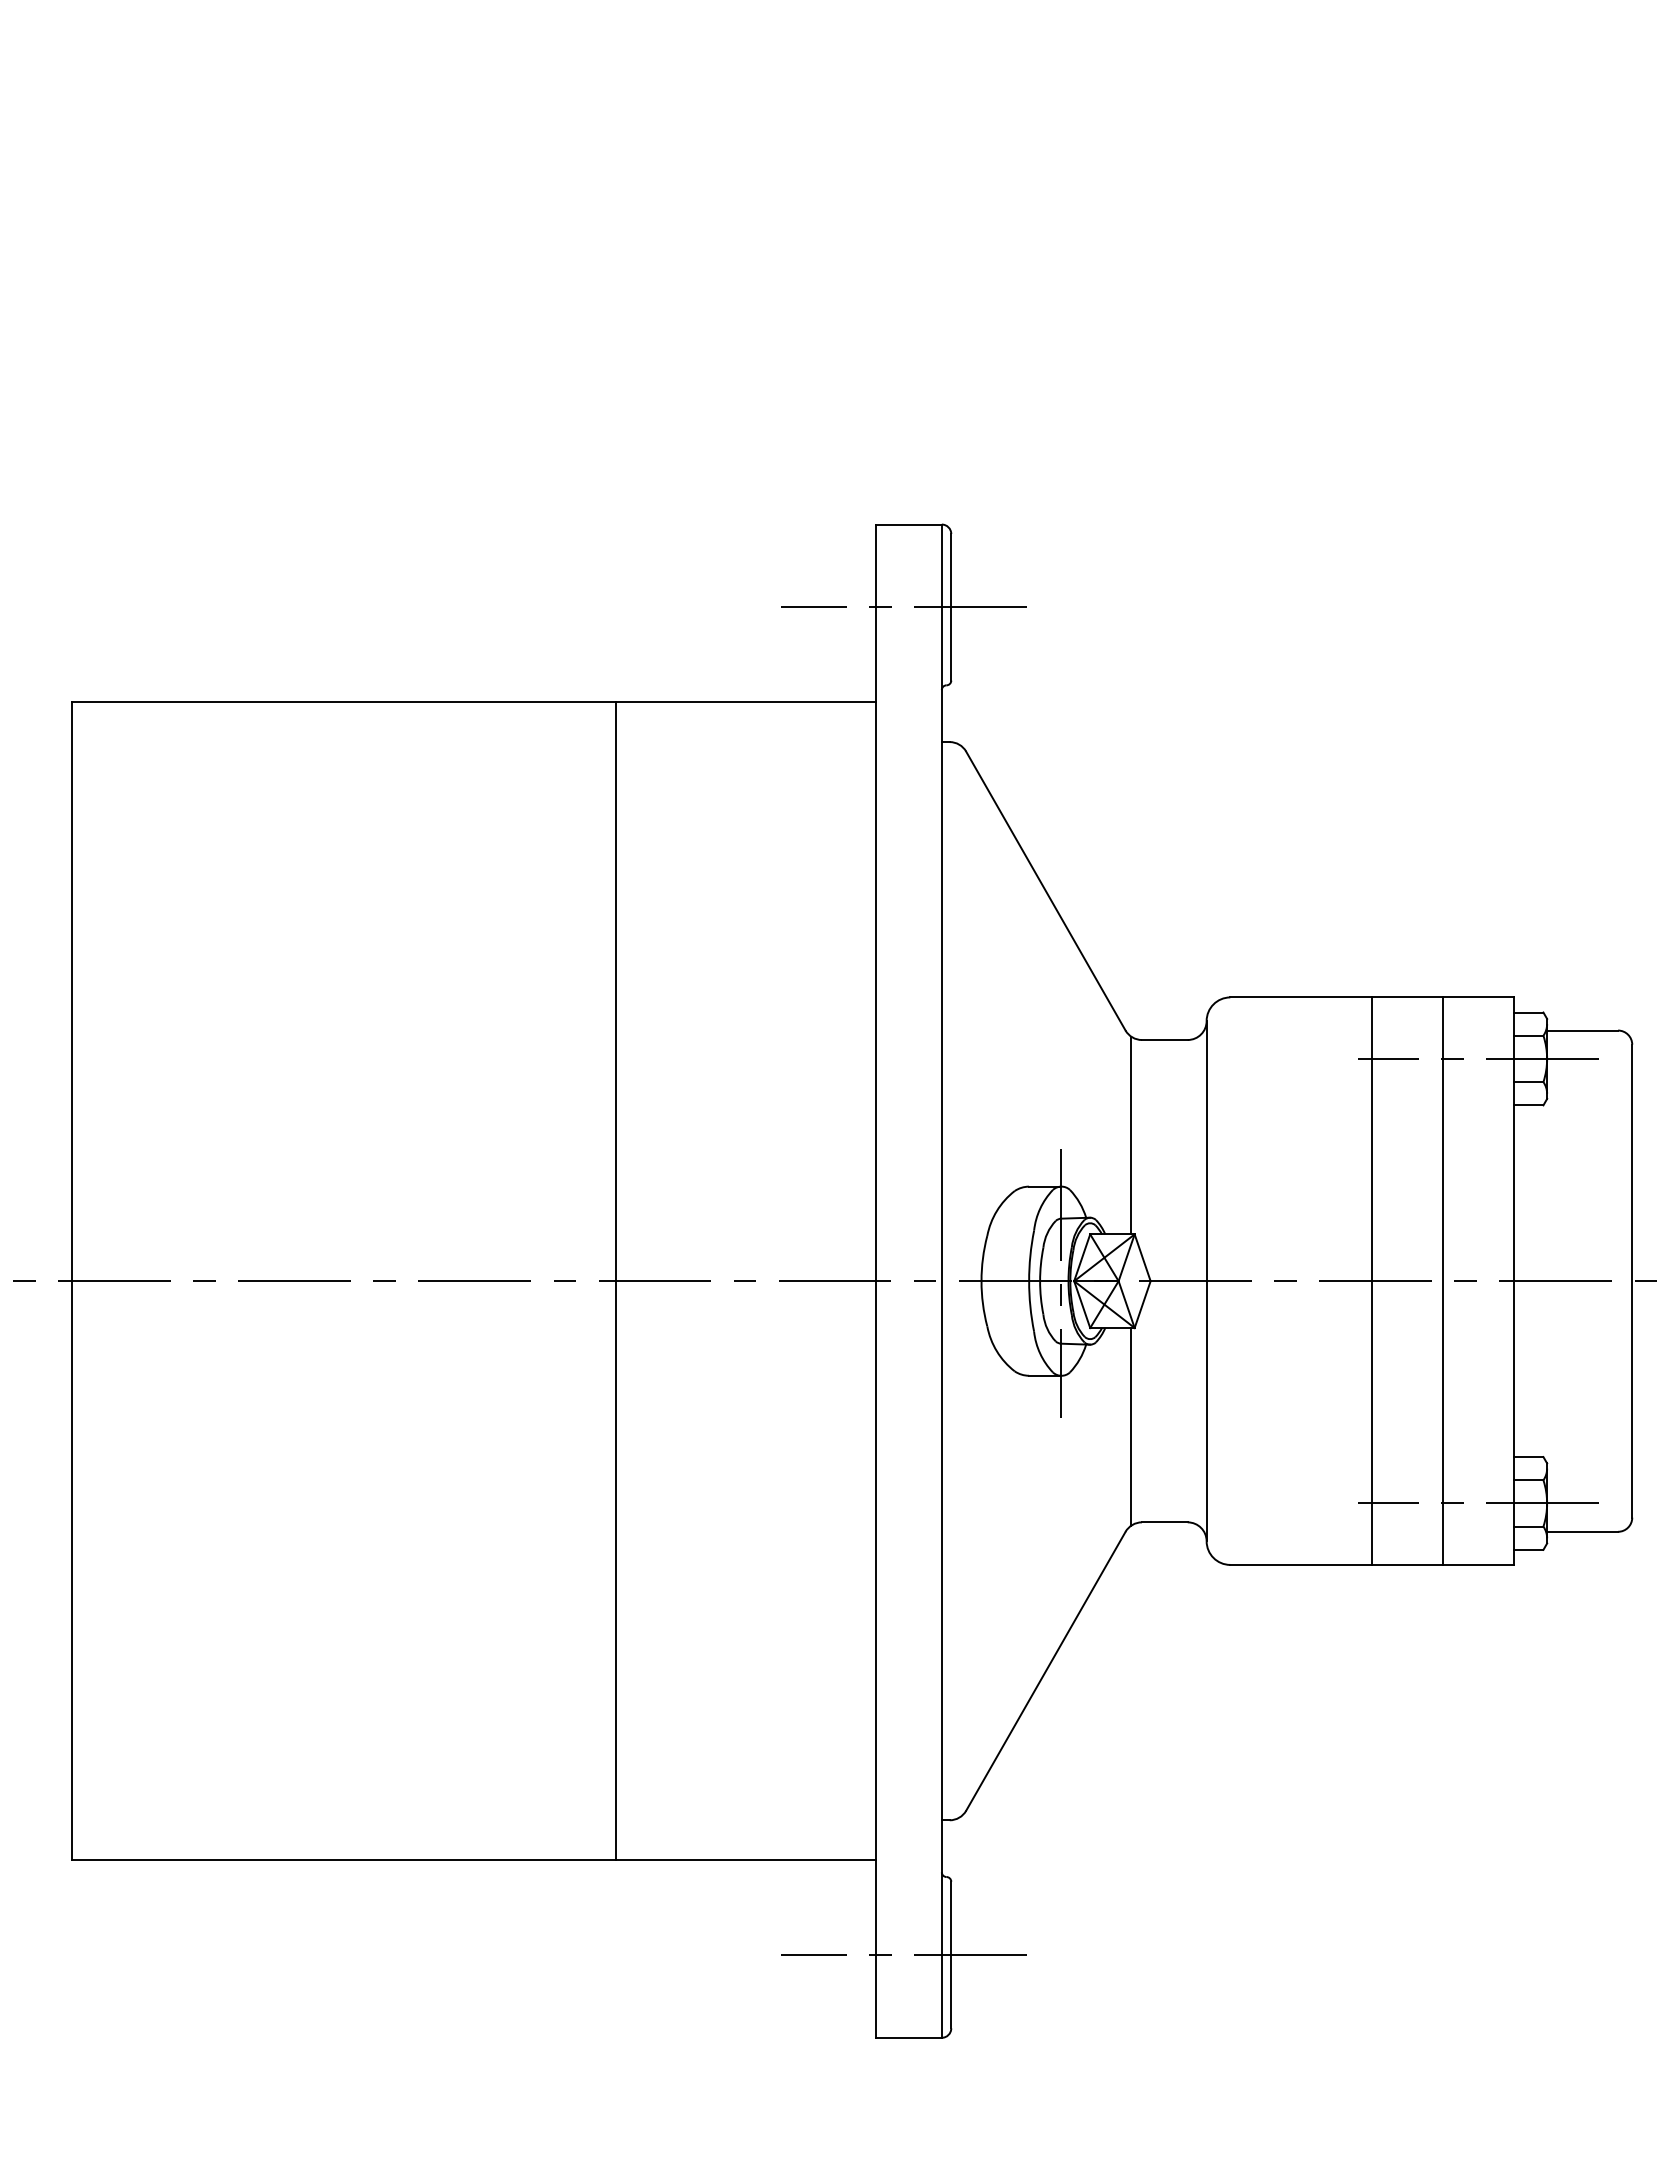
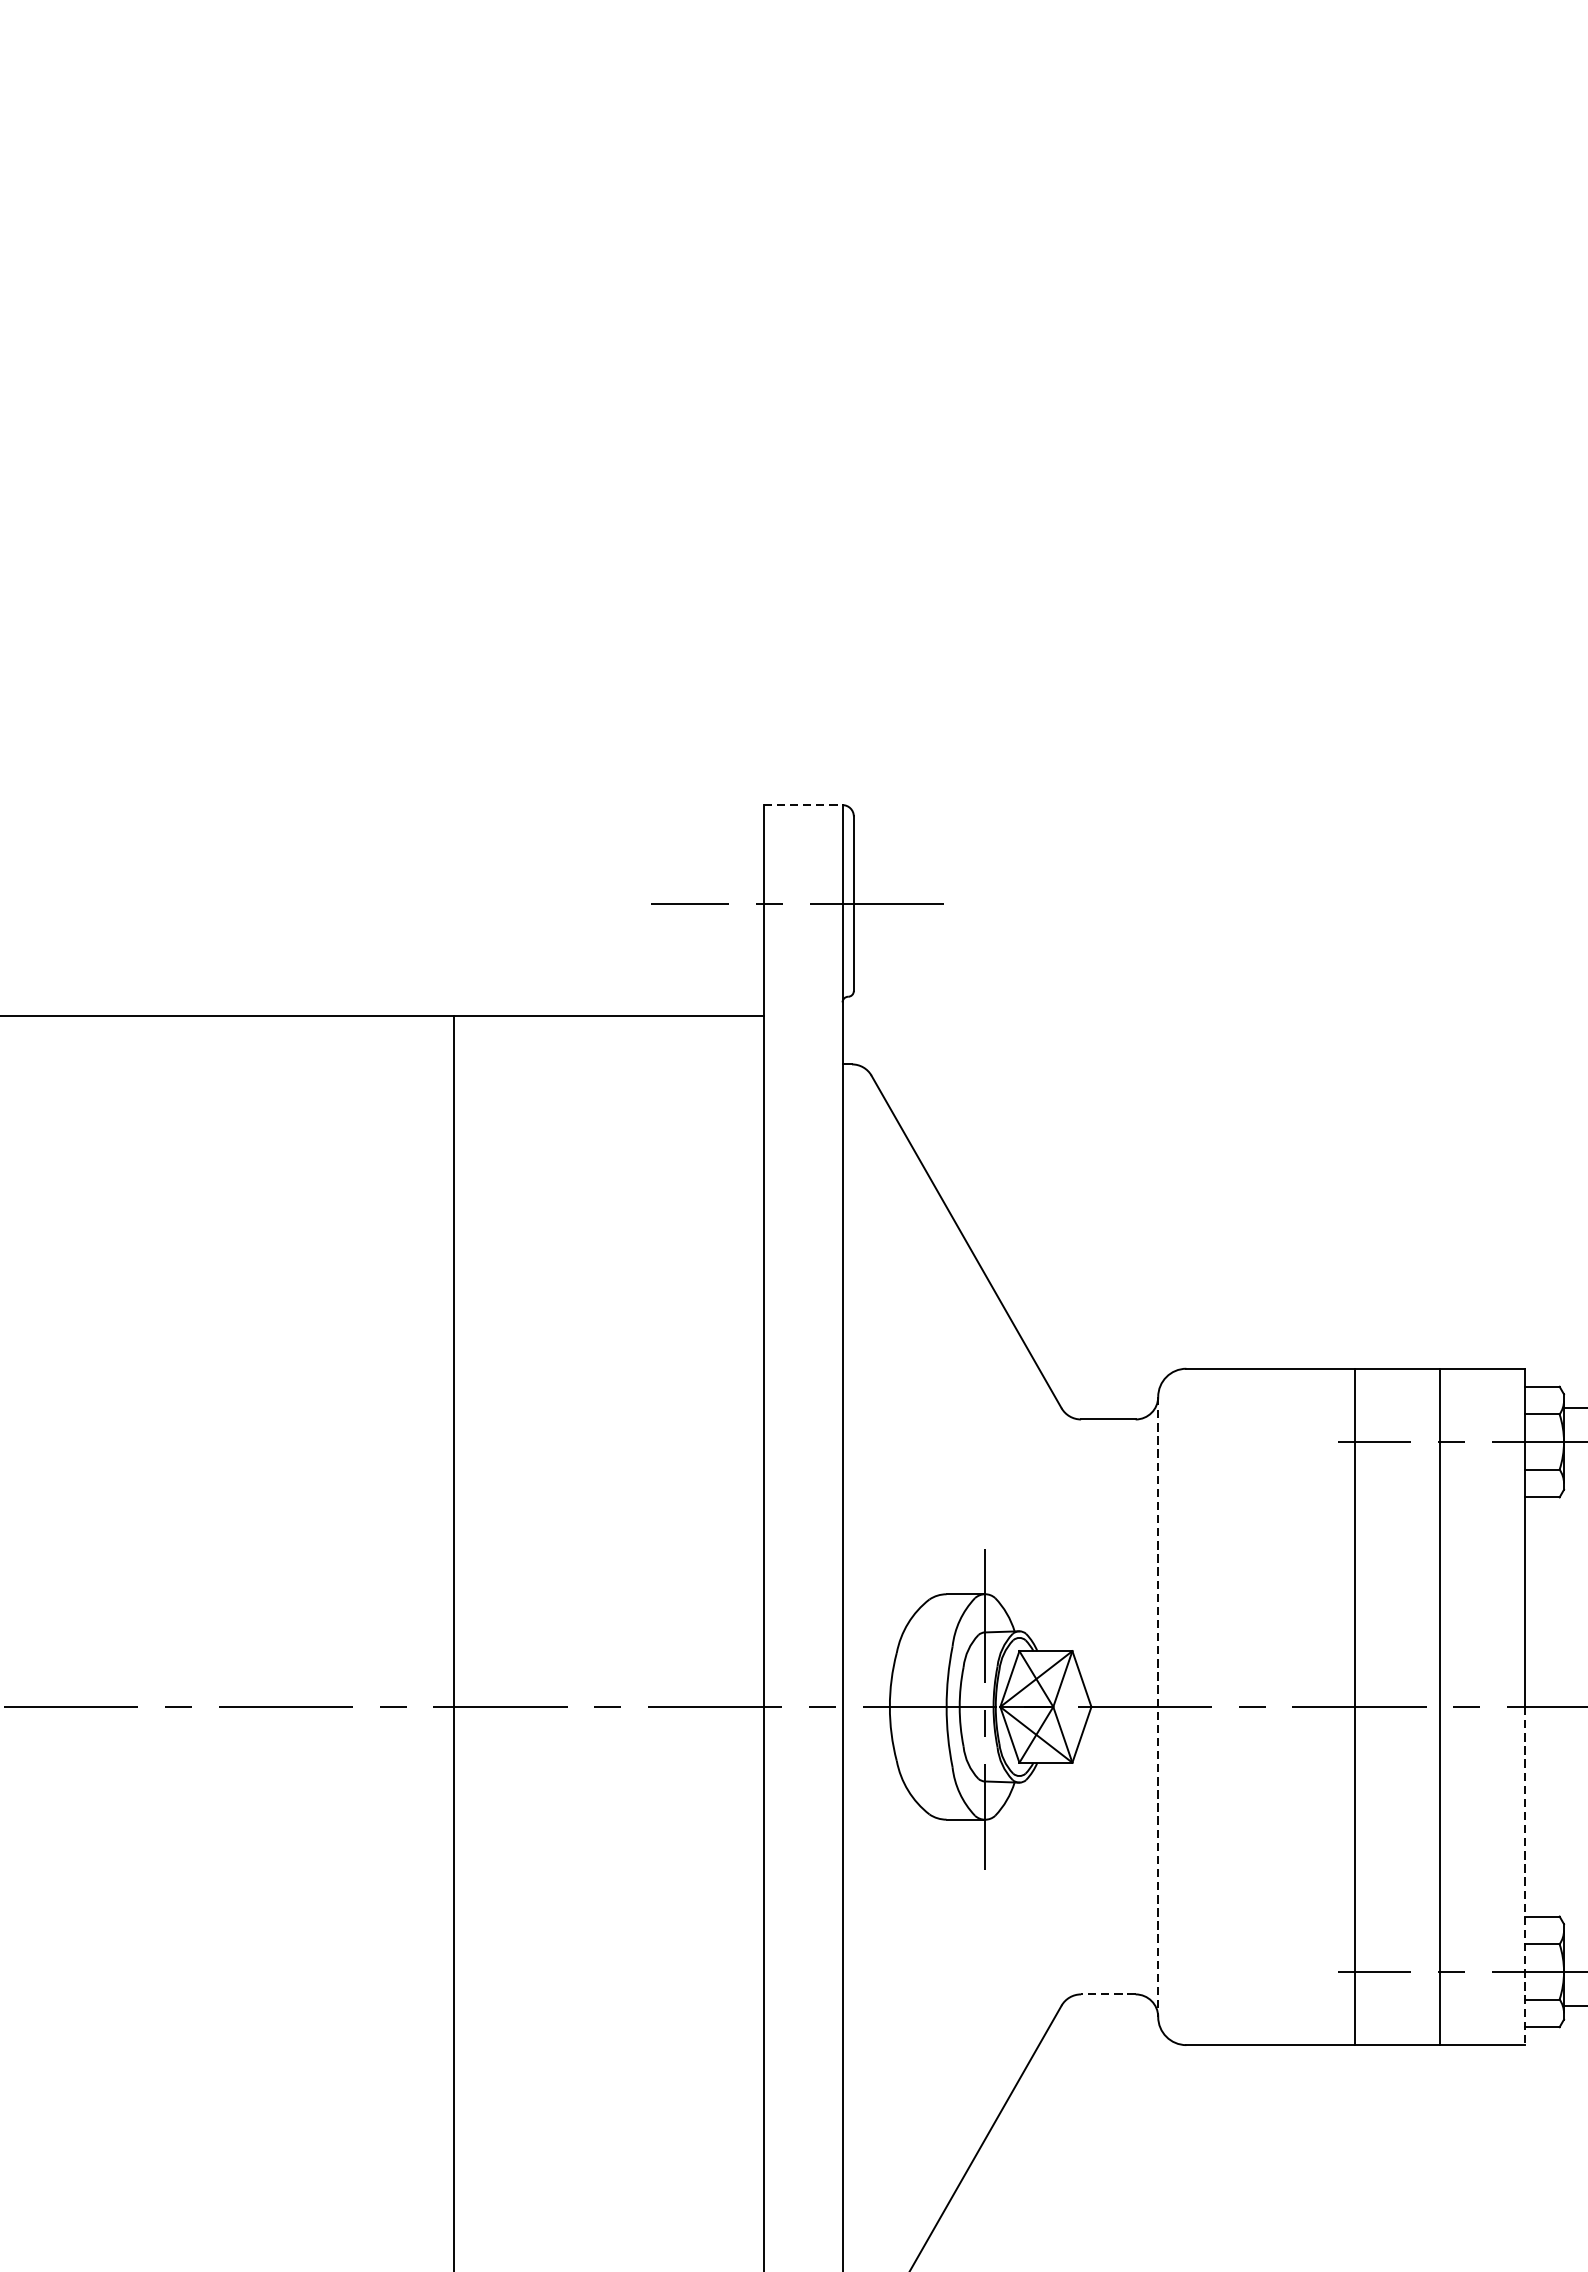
line: (909, 524) -> (804, 805), solid -> dashed
line: (1130, 1135) -> (1067, 1533), removed
line: (1206, 1281) -> (1158, 1707), solid -> dashed
line: (1514, 1423) -> (1525, 1876), solid -> dashed
line: (1130, 1426) -> (1067, 1880), removed
line: (1164, 1522) -> (1107, 1994), solid -> dashed

